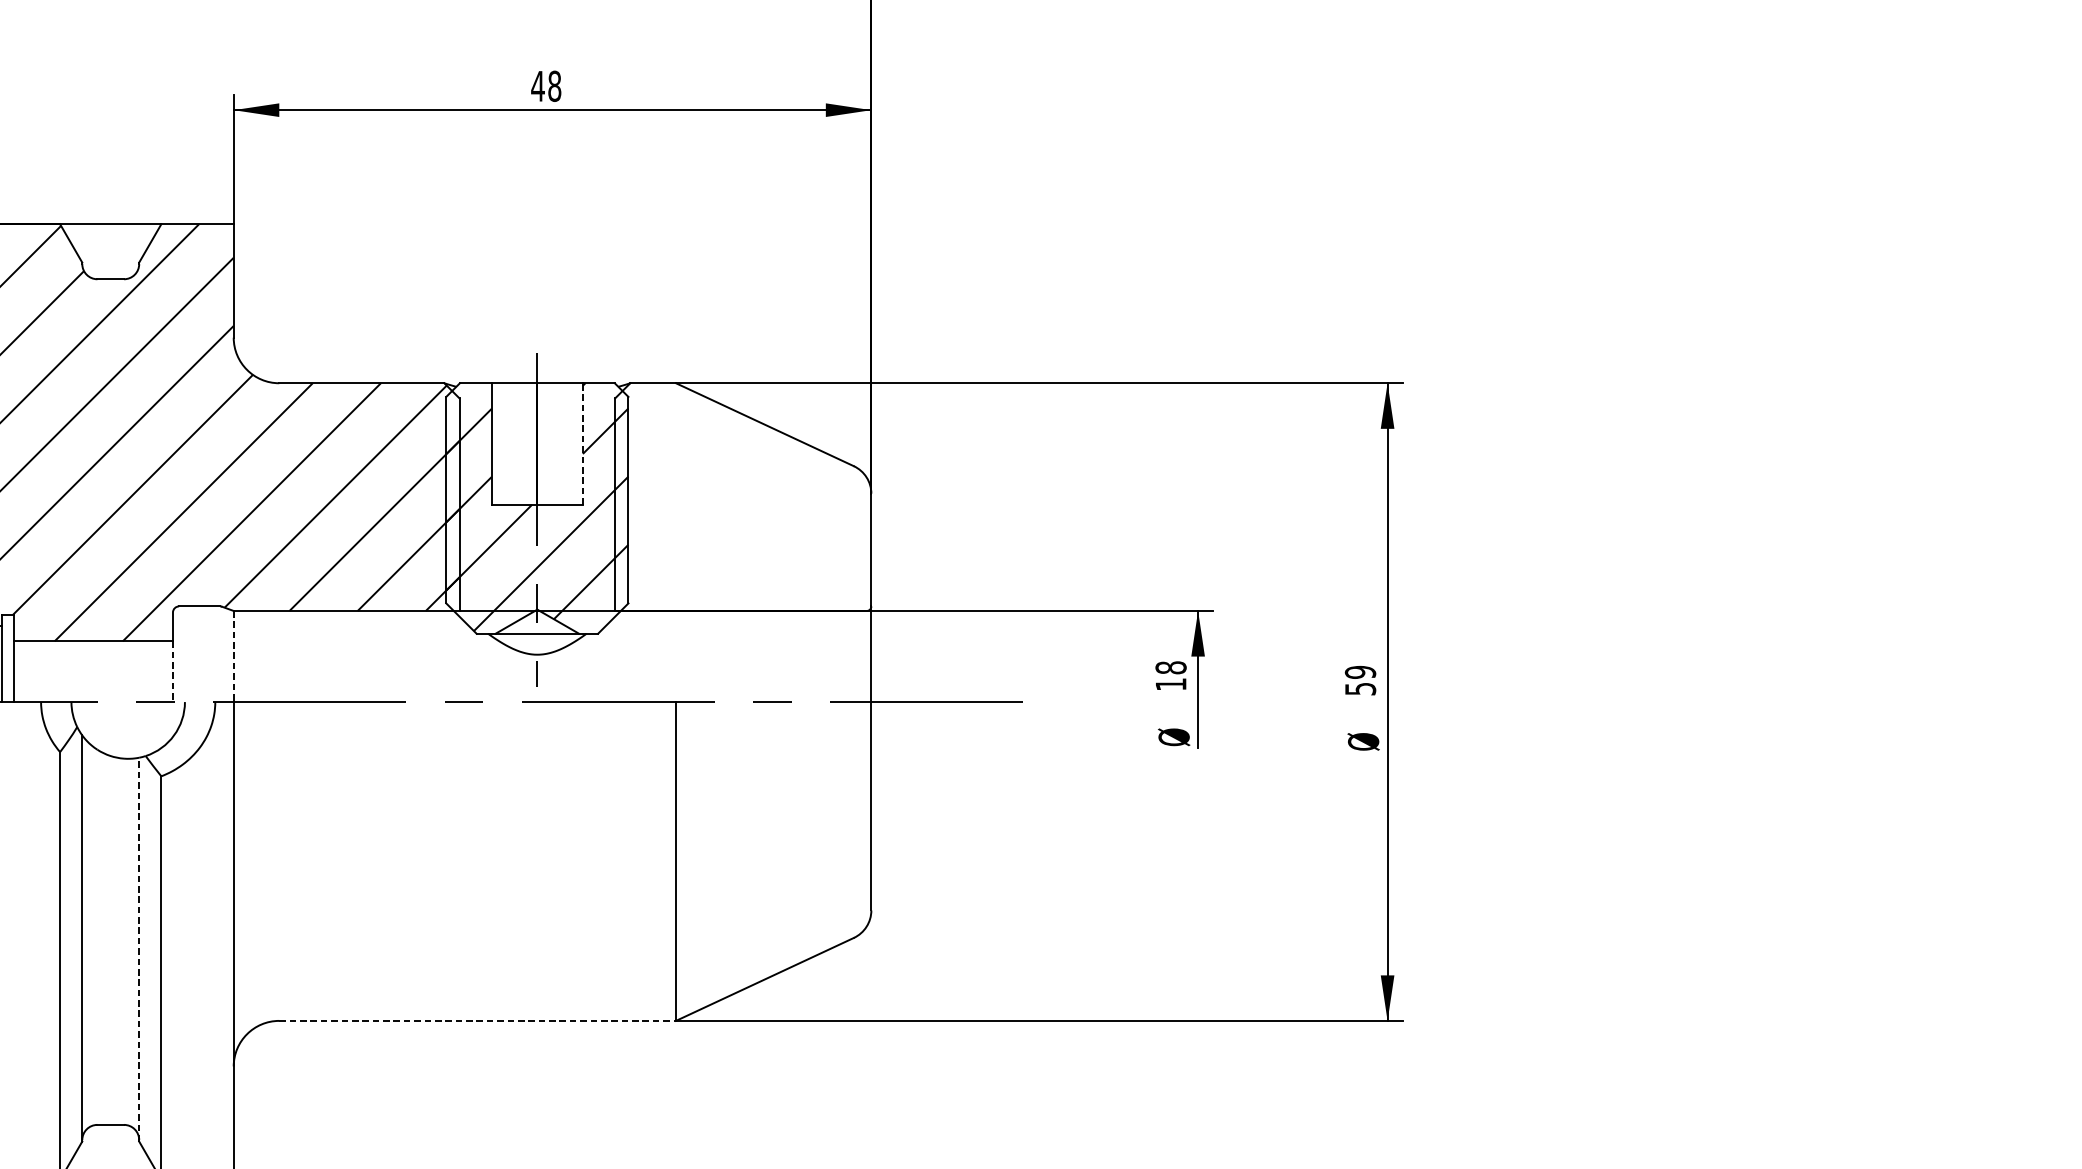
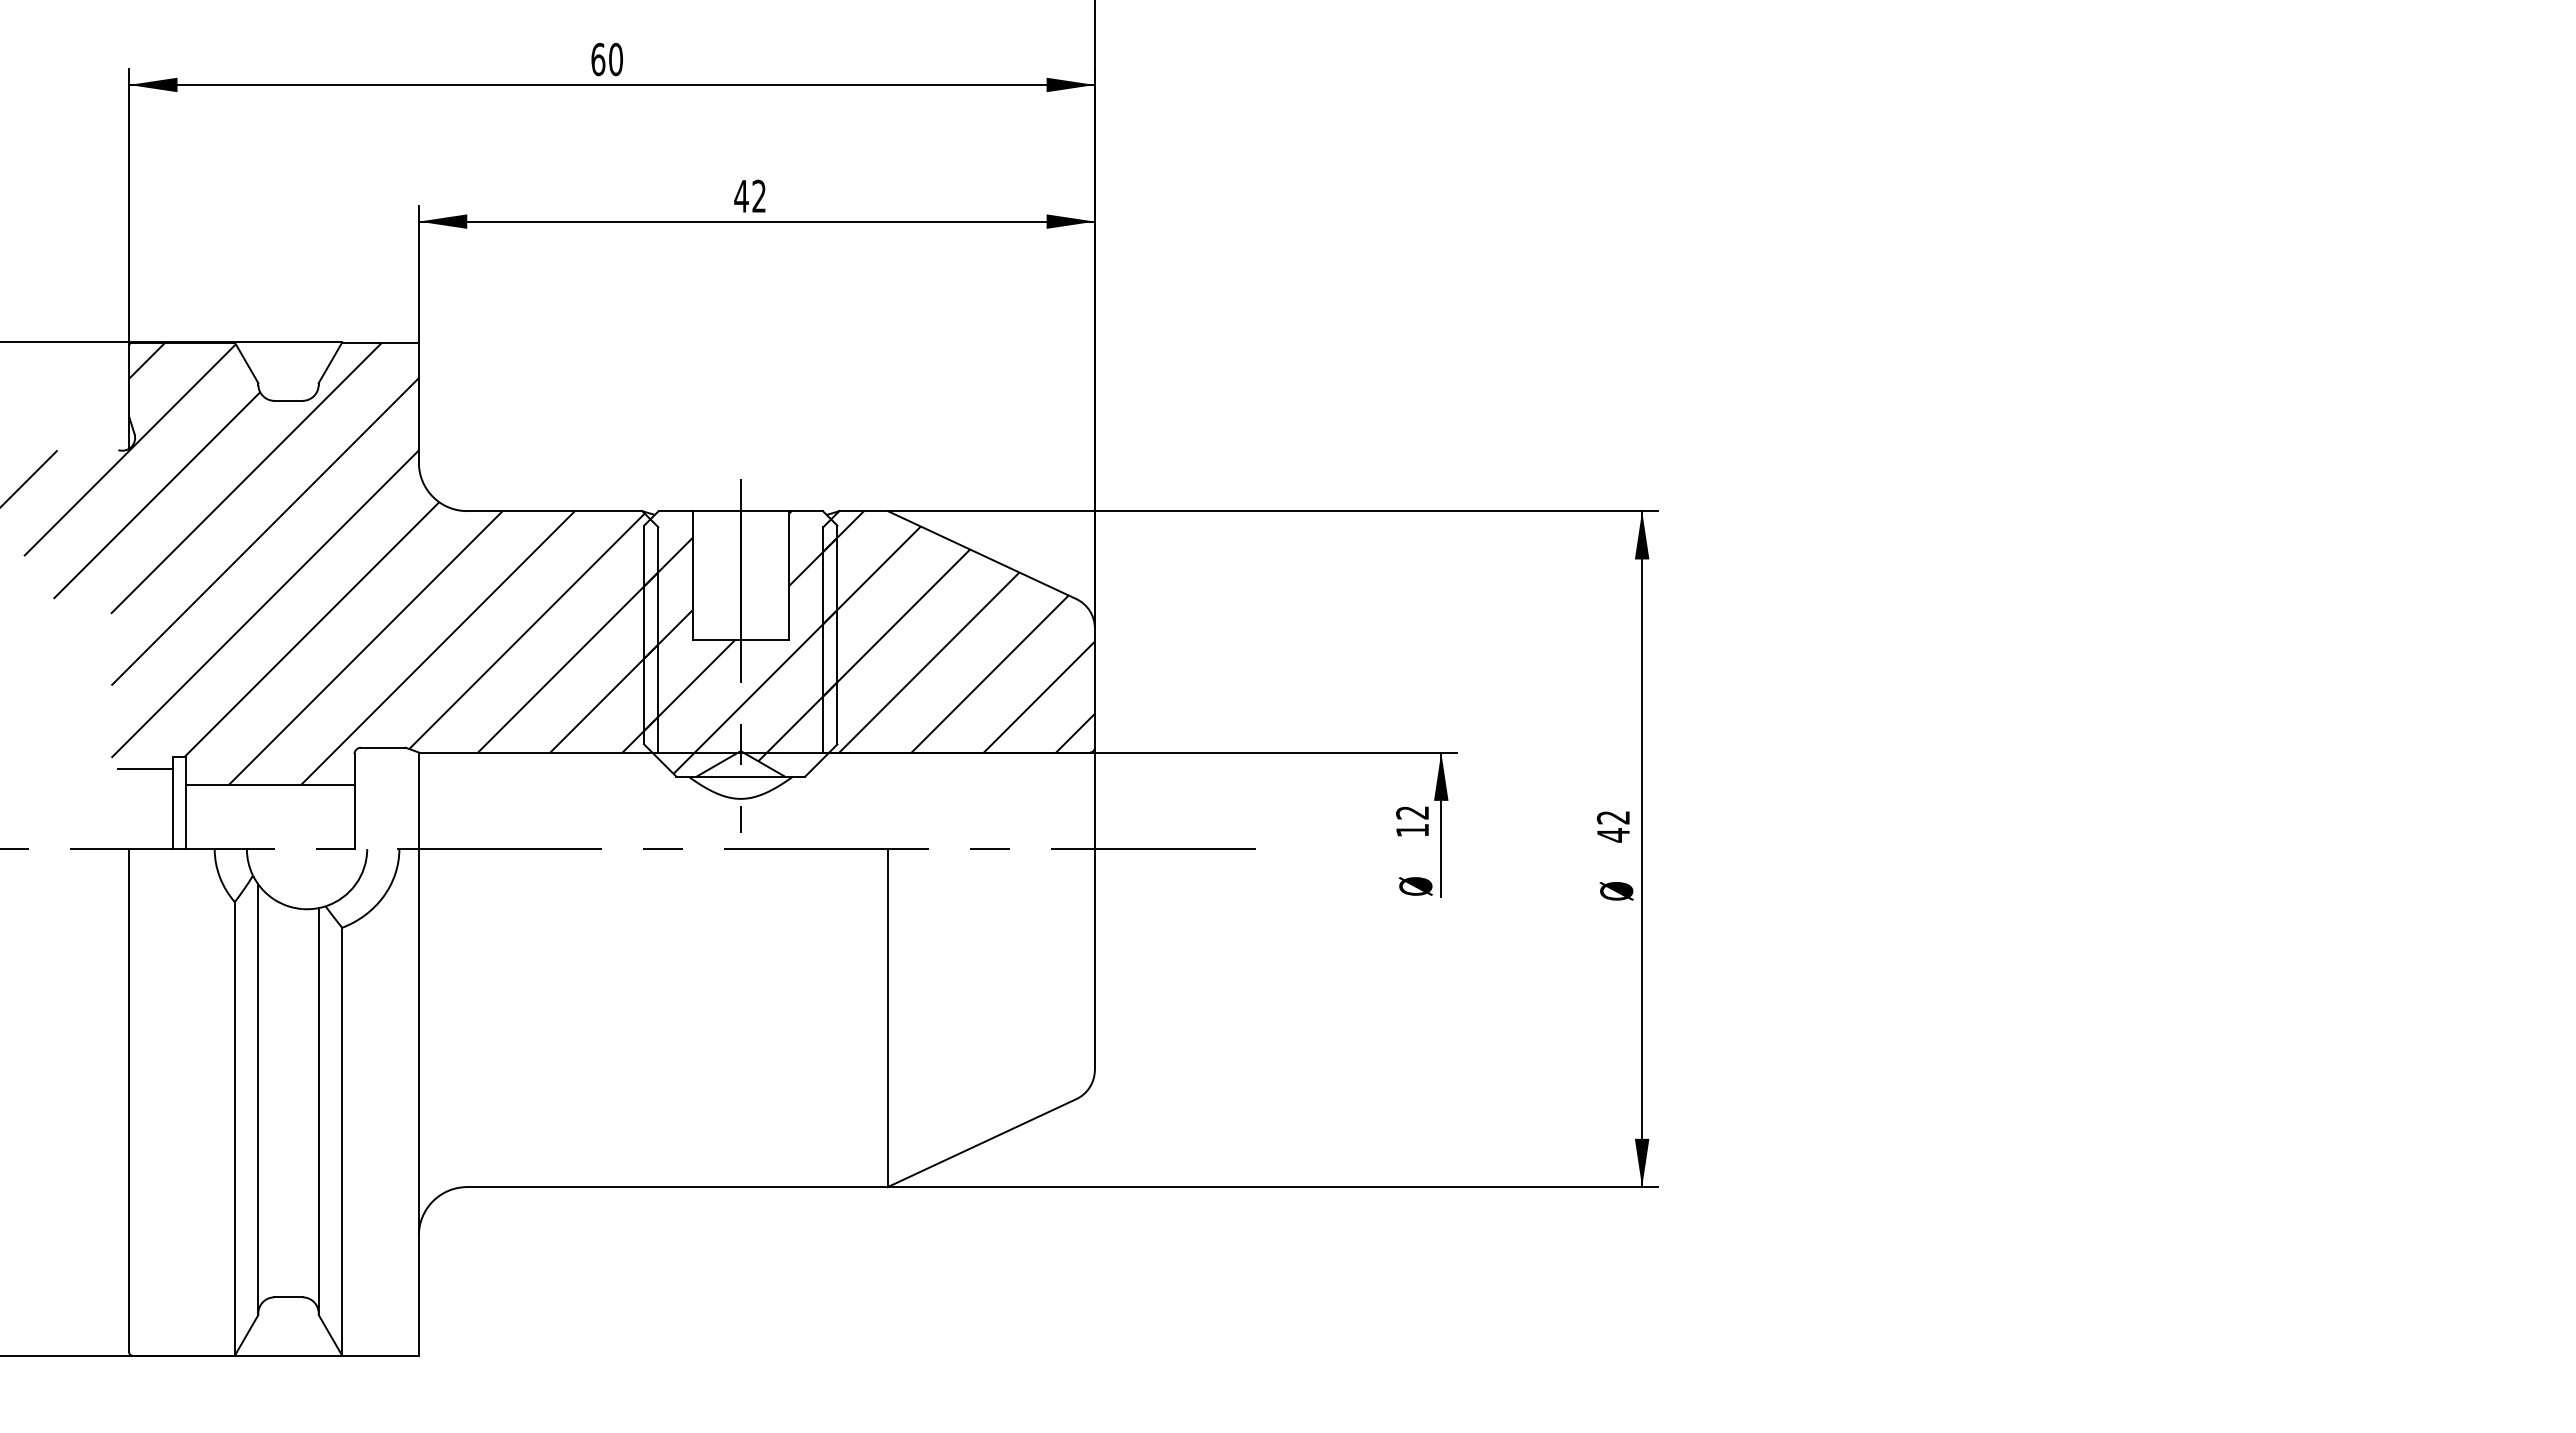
text: (555, 85) -> (759, 195), 48 -> 42
line: (583, 443) -> (789, 575), dashed -> solid
hatch: (742, 496) -> (958, 631), added
line: (233, 657) -> (418, 801), dashed -> solid
text: (1170, 667) -> (1412, 812), 18 -> 12
line: (172, 672) -> (354, 817), dashed -> solid
text: (1360, 680) -> (1613, 826), 59 -> 42
line: (139, 949) -> (318, 1111), dashed -> solid
line: (477, 1021) -> (677, 1187), dashed -> solid

